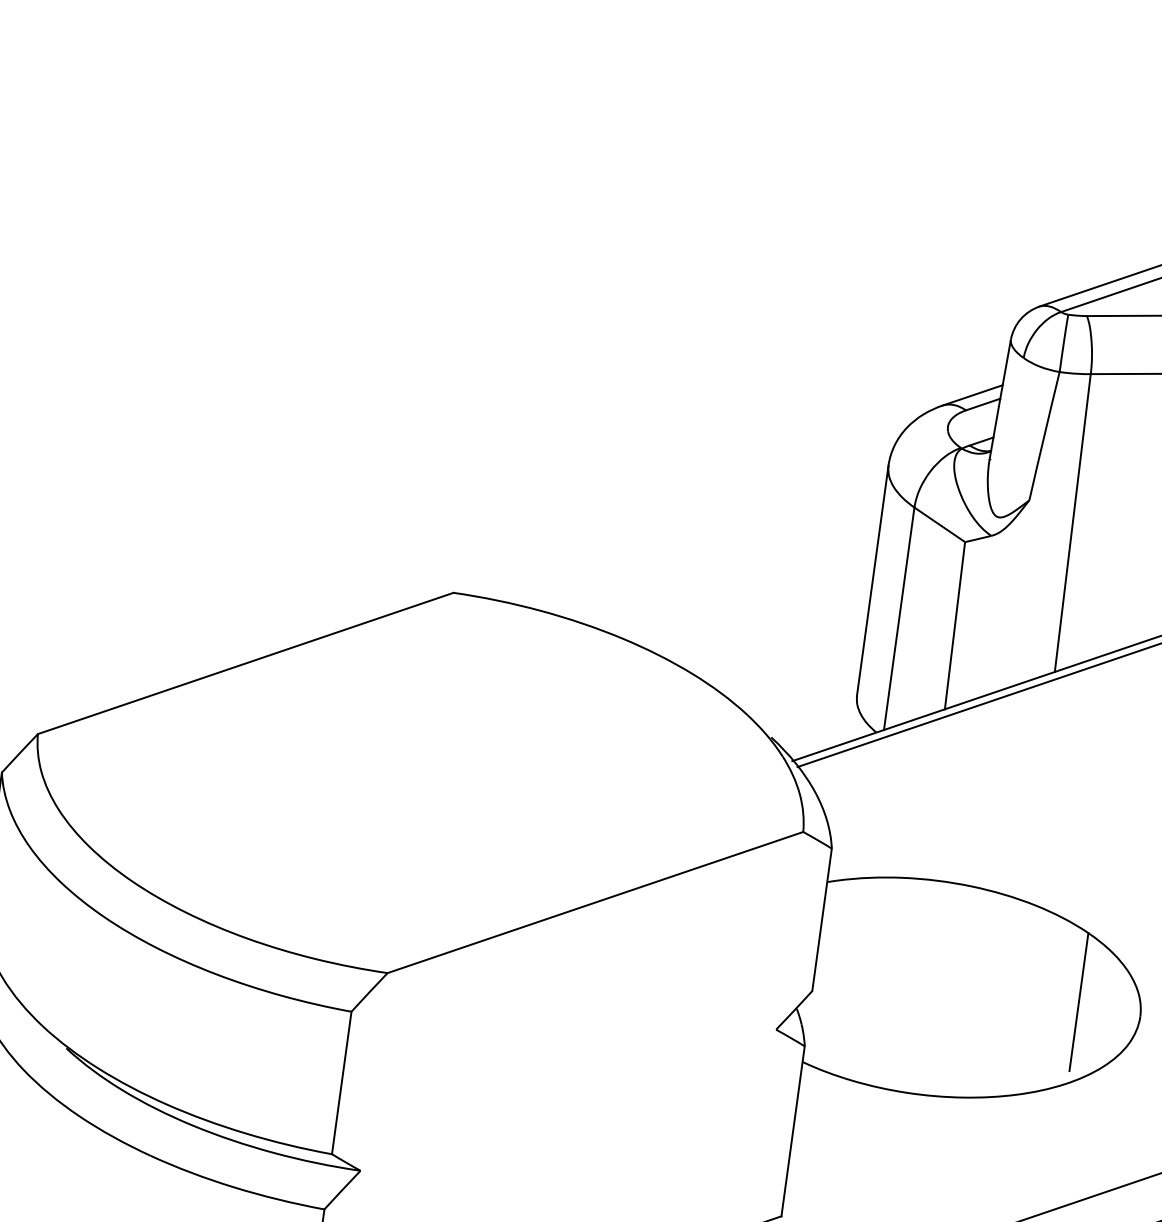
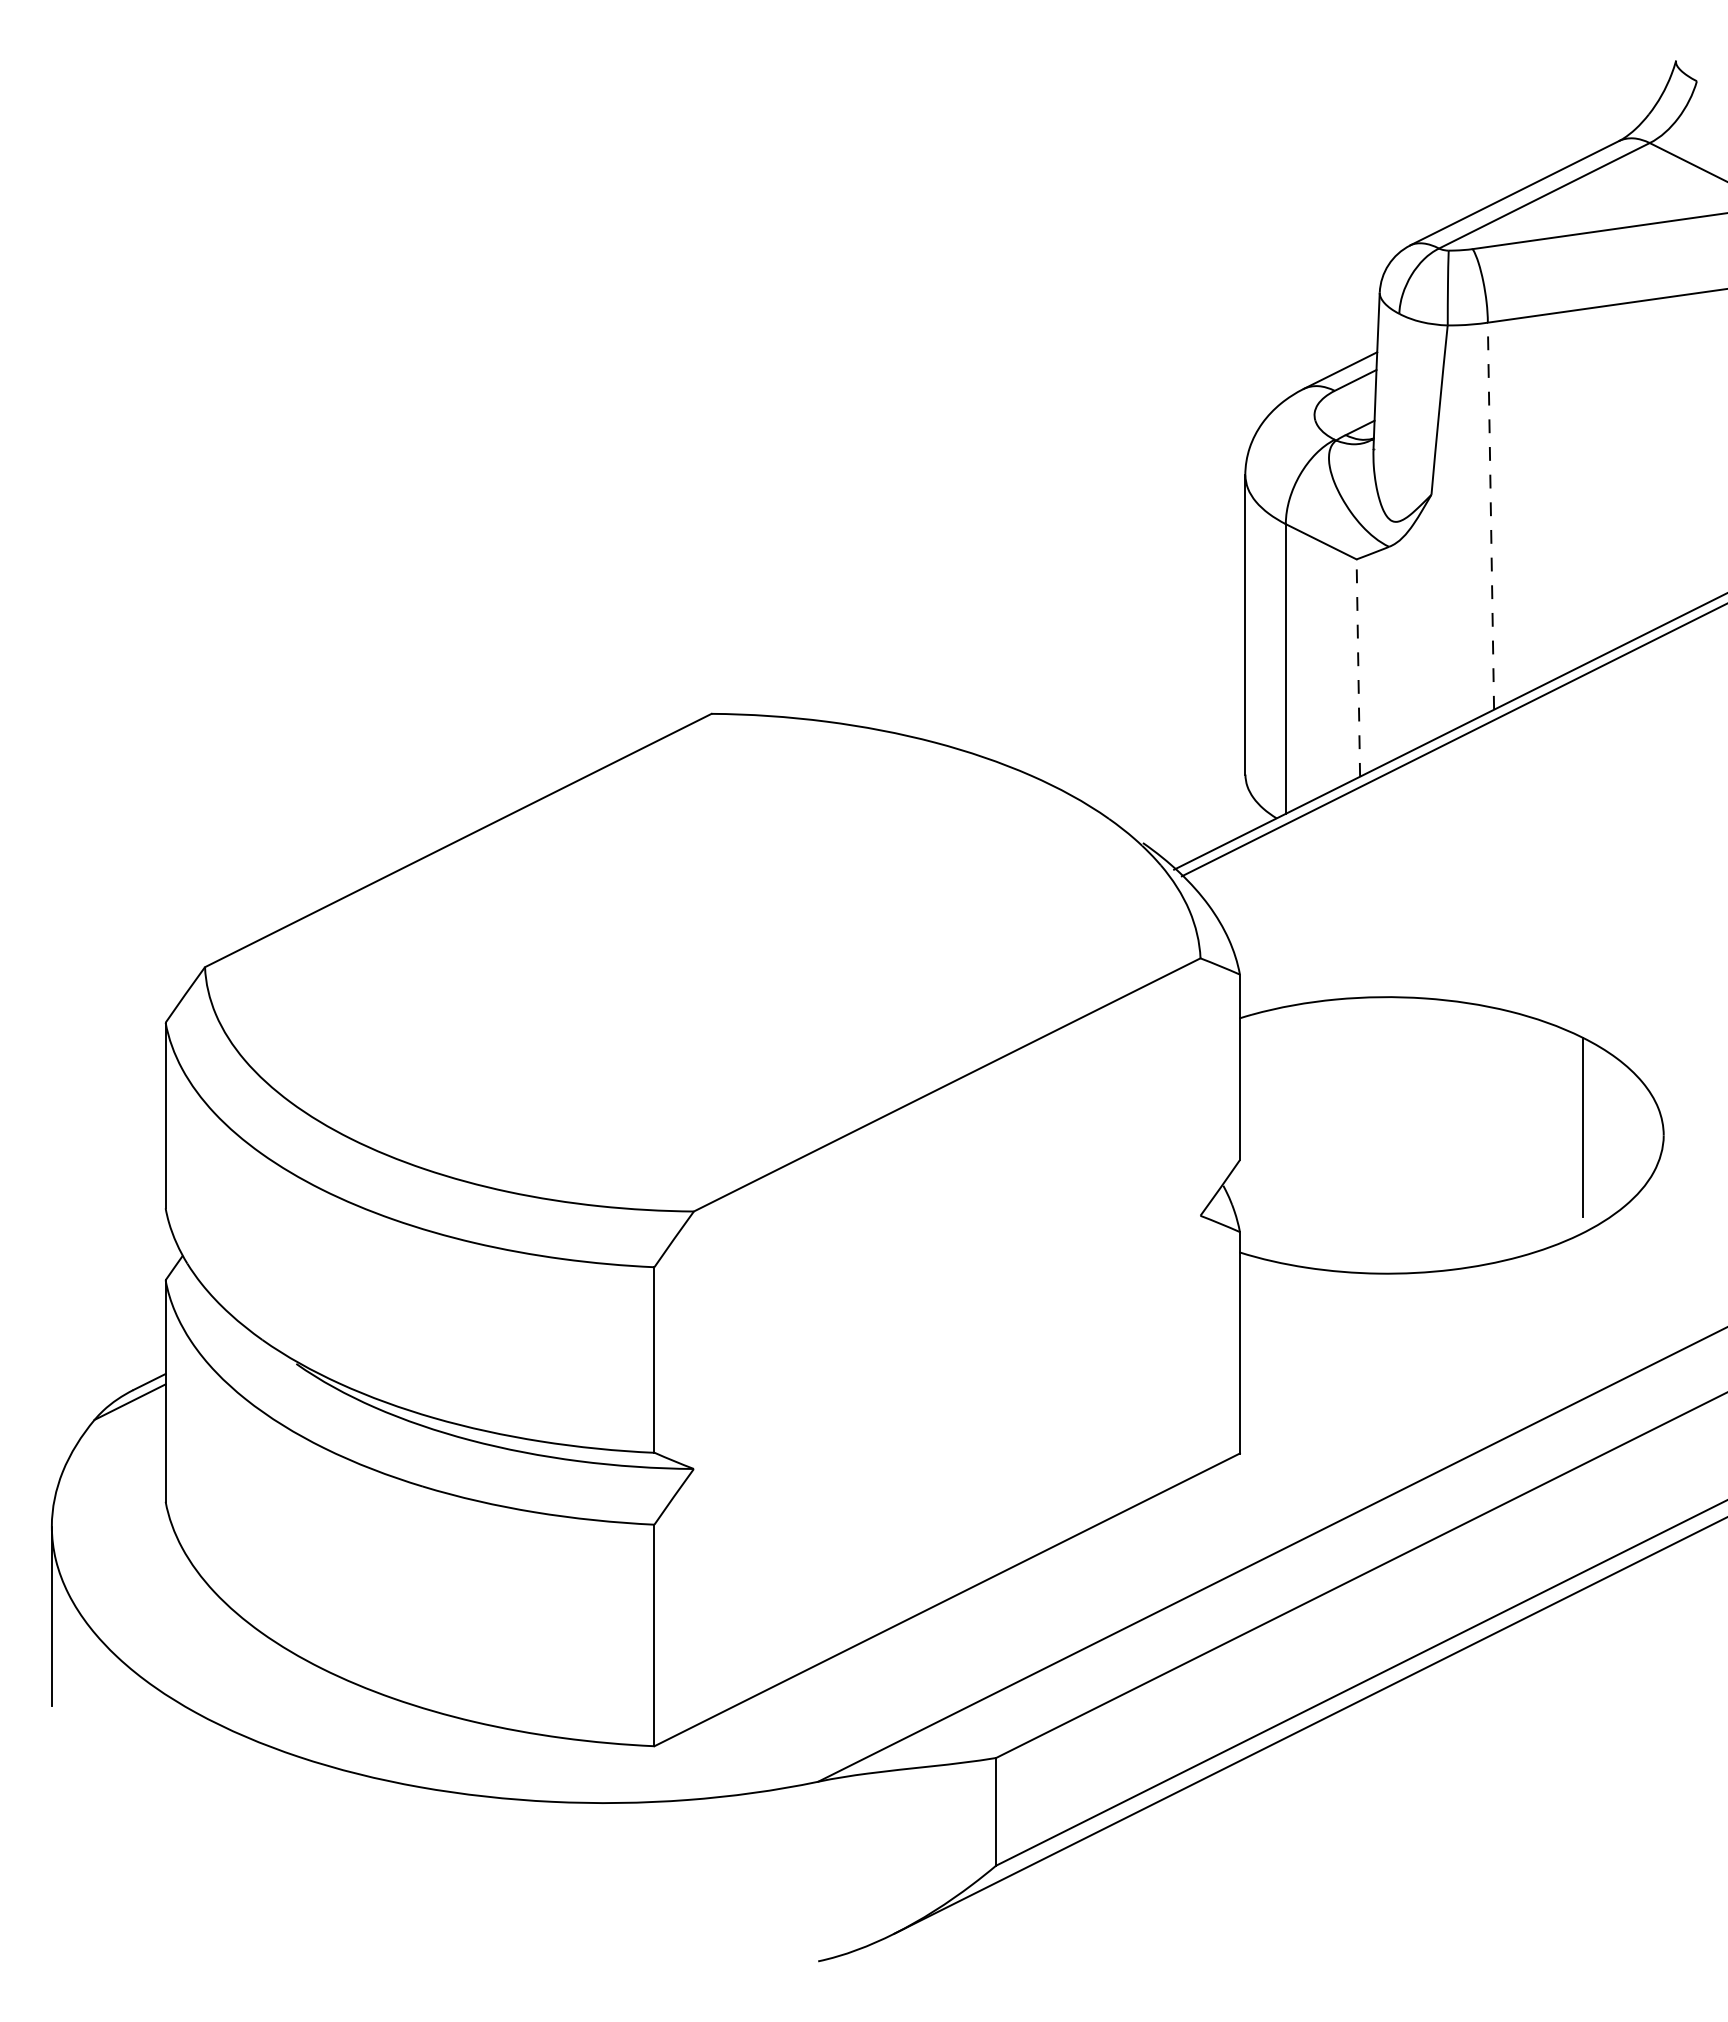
line: (1072, 523) -> (1490, 516), solid -> dashed
line: (955, 626) -> (1358, 668), solid -> dashed

